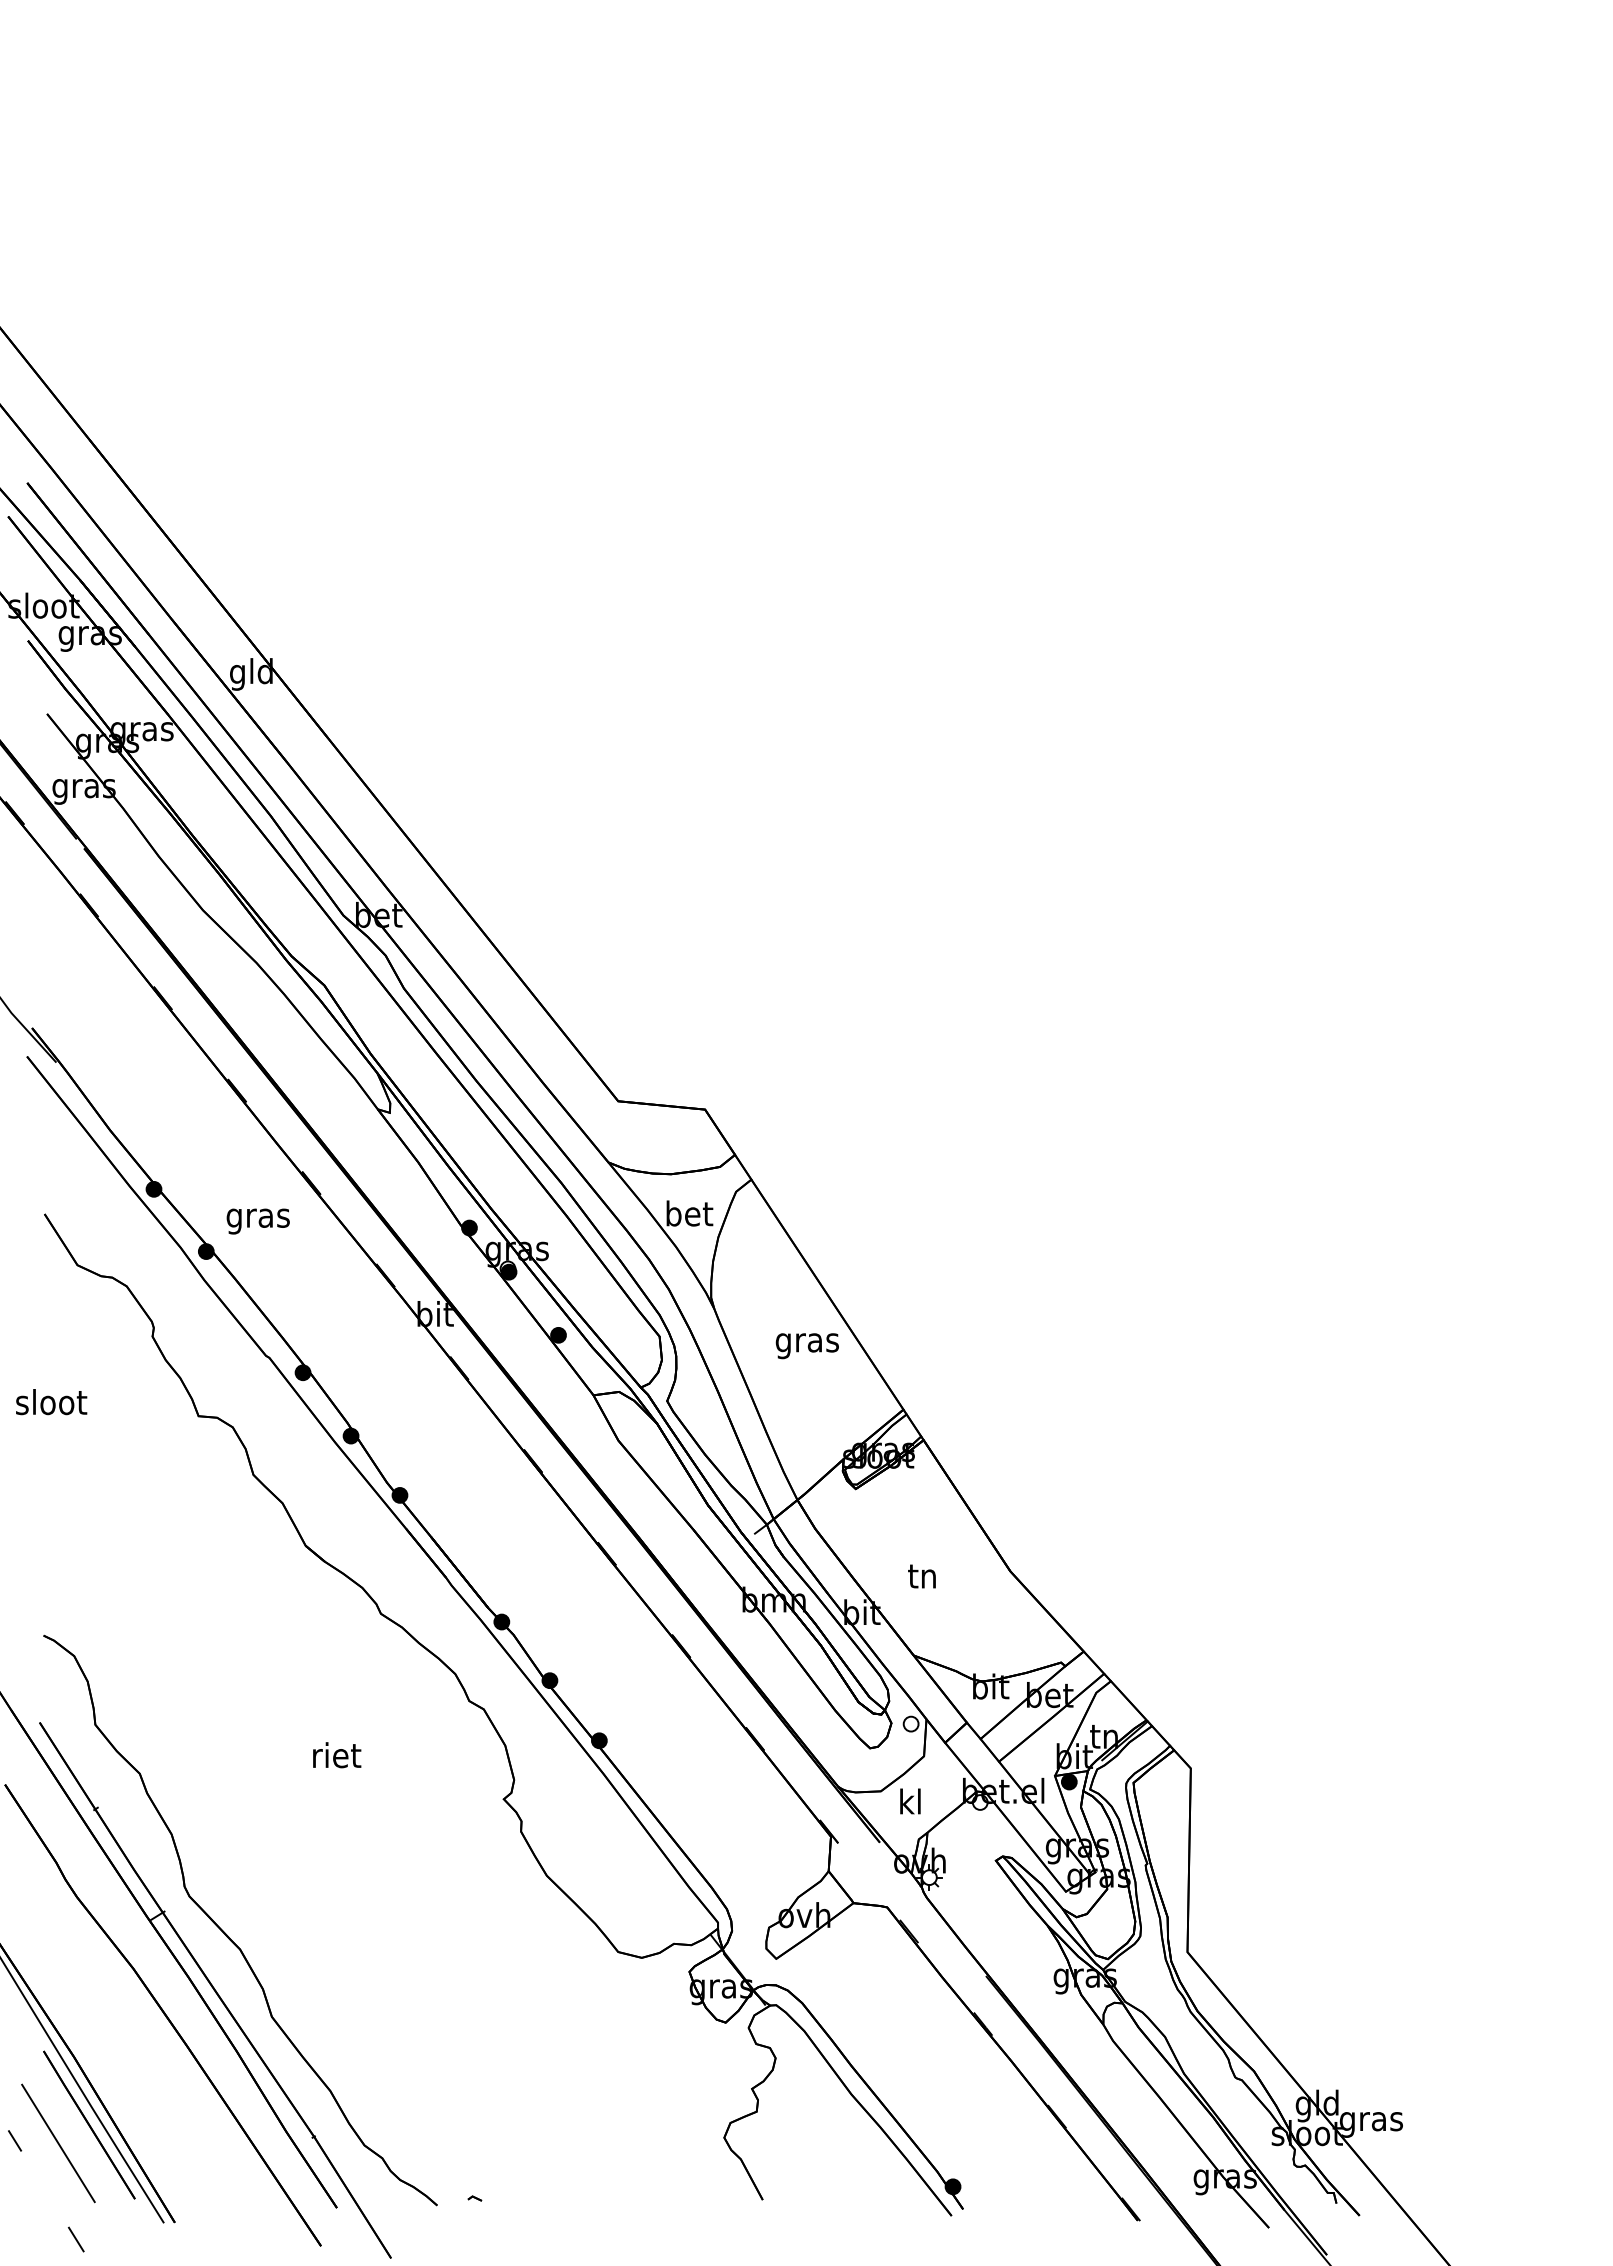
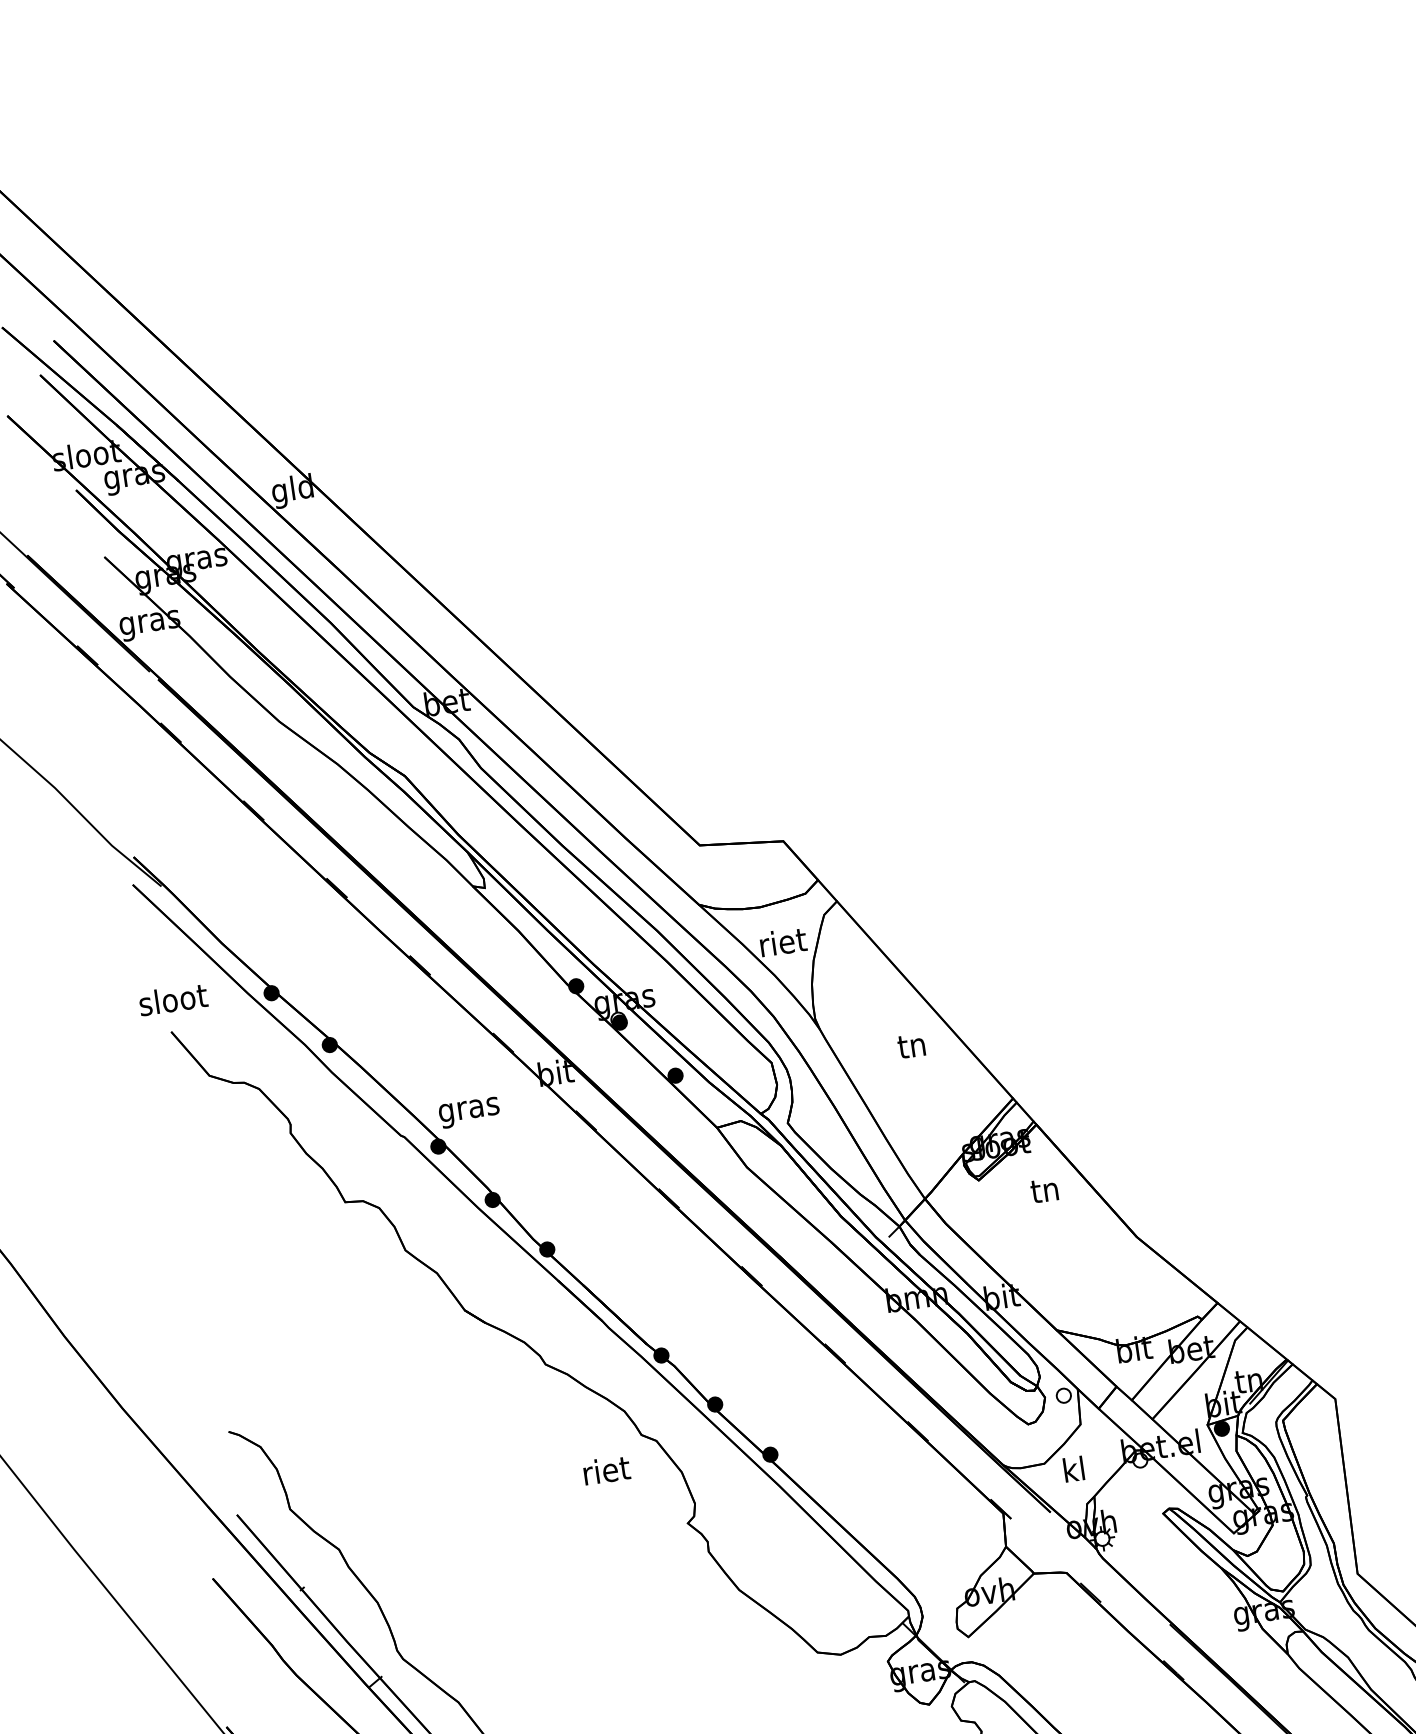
text: (689, 1213) -> (782, 942), bet -> riet
text: (257, 1221) -> (468, 1112), moved
text: (806, 1343) -> (911, 1049), gras -> tn
text: (51, 1402) -> (173, 999), moved
text: (921, 1576) -> (1044, 1190), moved
text: (337, 1755) -> (607, 1470), moved

